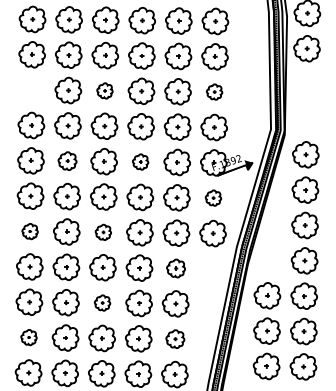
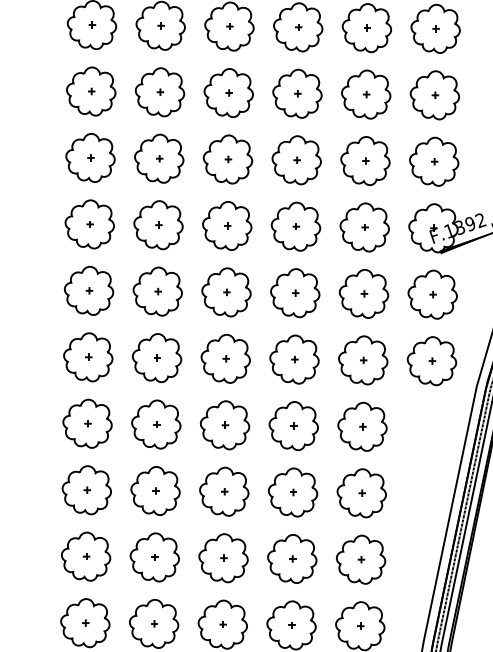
part: (31, 89) -> (90, 90), added
part: (104, 90) -> (227, 92), size x1.67
part: (214, 91) -> (434, 94), size x1.67
part: (67, 160) -> (158, 223), size x1.43
part: (140, 161) -> (295, 225), size x1.67
part: (213, 197) -> (432, 293), size x1.67
part: (29, 231) -> (86, 357), size x1.67
part: (103, 232) -> (226, 359), size x1.67
part: (175, 268) -> (361, 426), size x1.43
part: (102, 302) -> (224, 490), size x1.67
part: (28, 337) -> (85, 556), size x1.67
part: (175, 338) -> (361, 558), size x1.43

